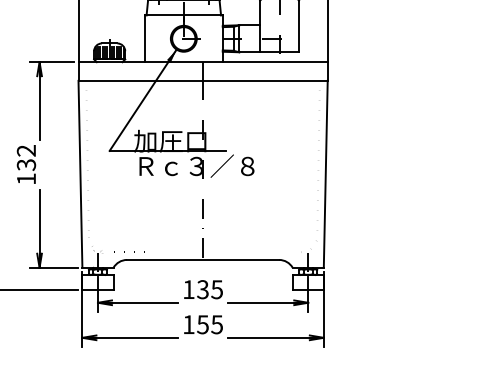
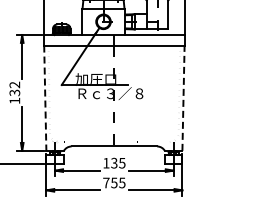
line: (80, 174) -> (45, 98), solid -> dashed
line: (325, 174) -> (183, 98), solid -> dashed
text: (189, 323) -> (106, 182), 155 -> 755

